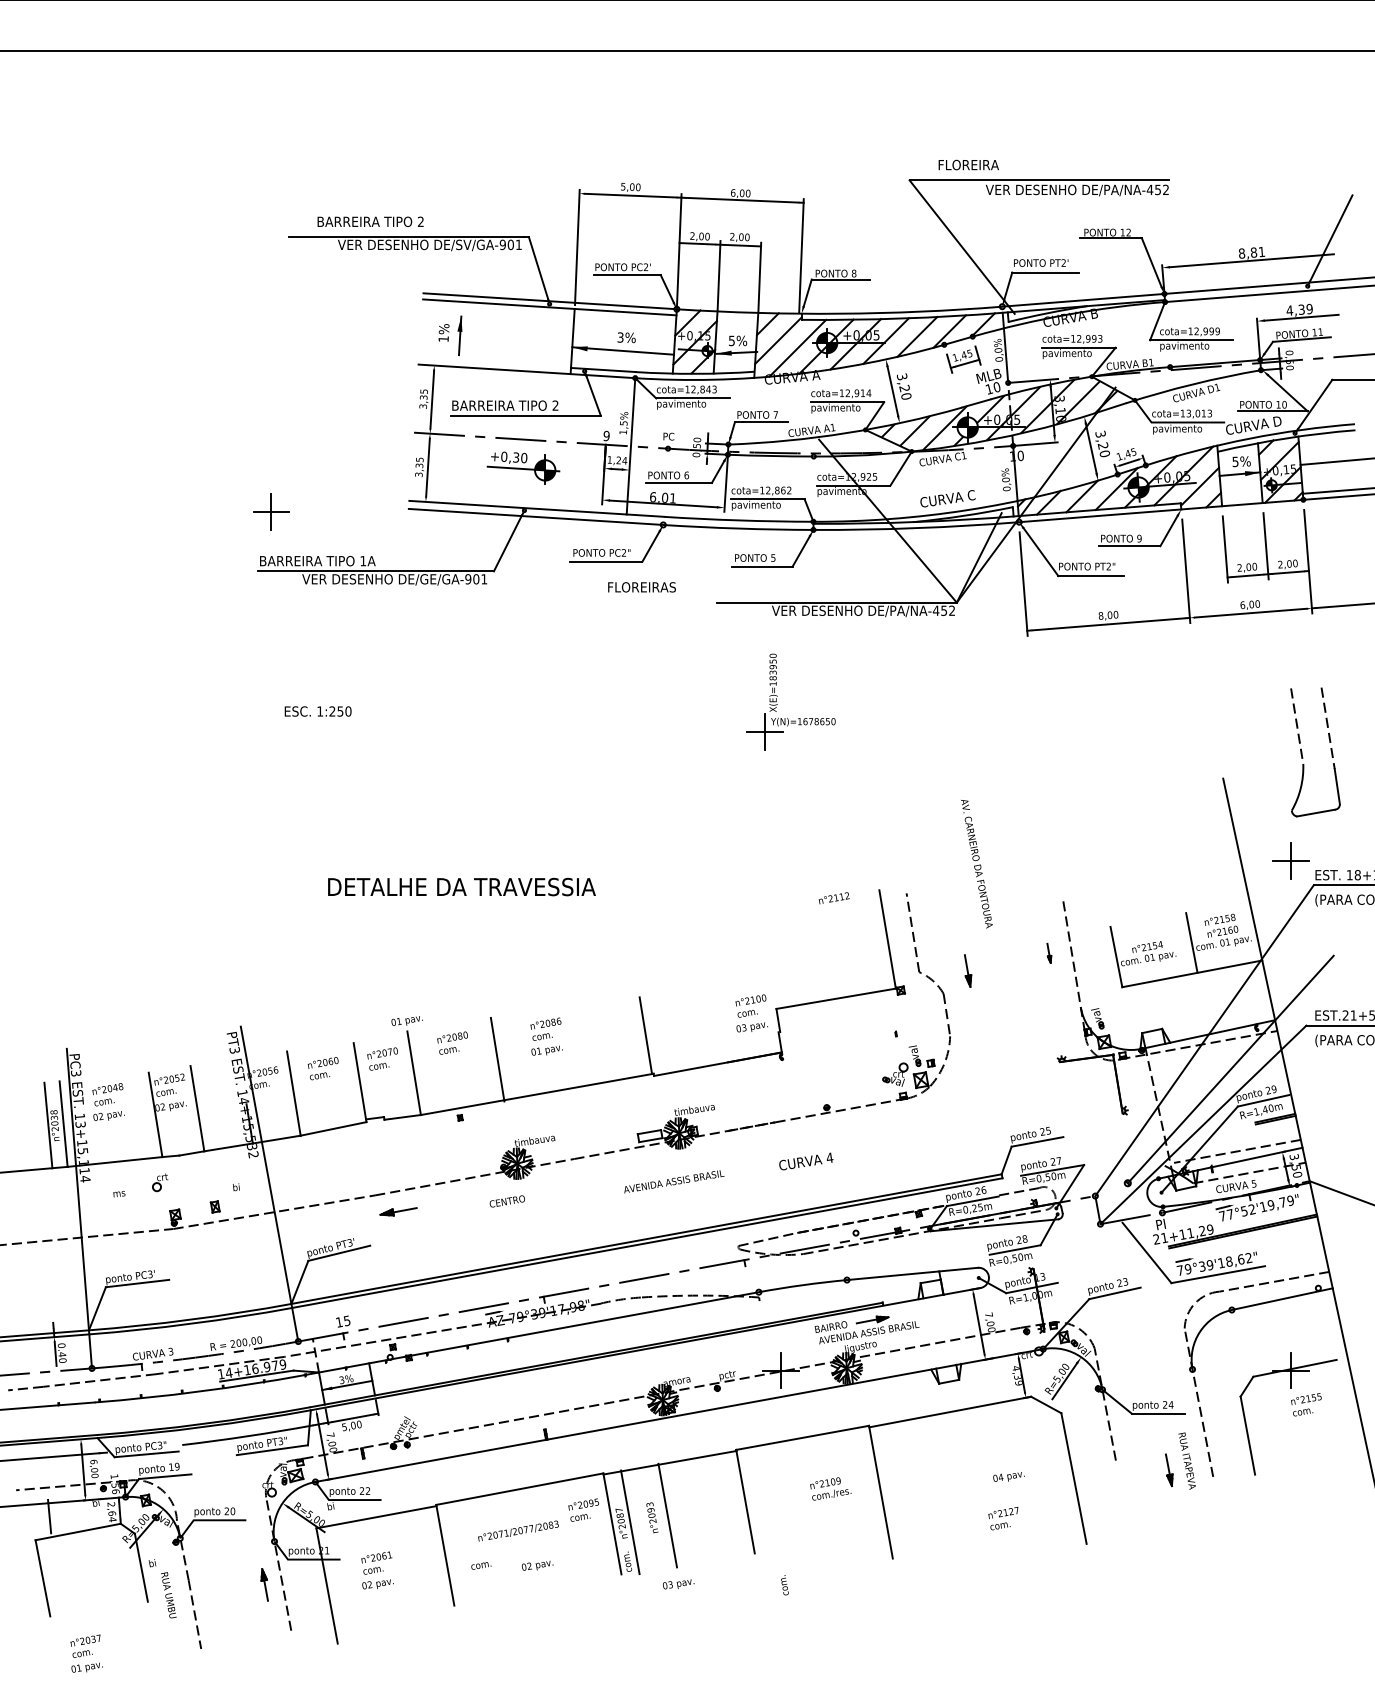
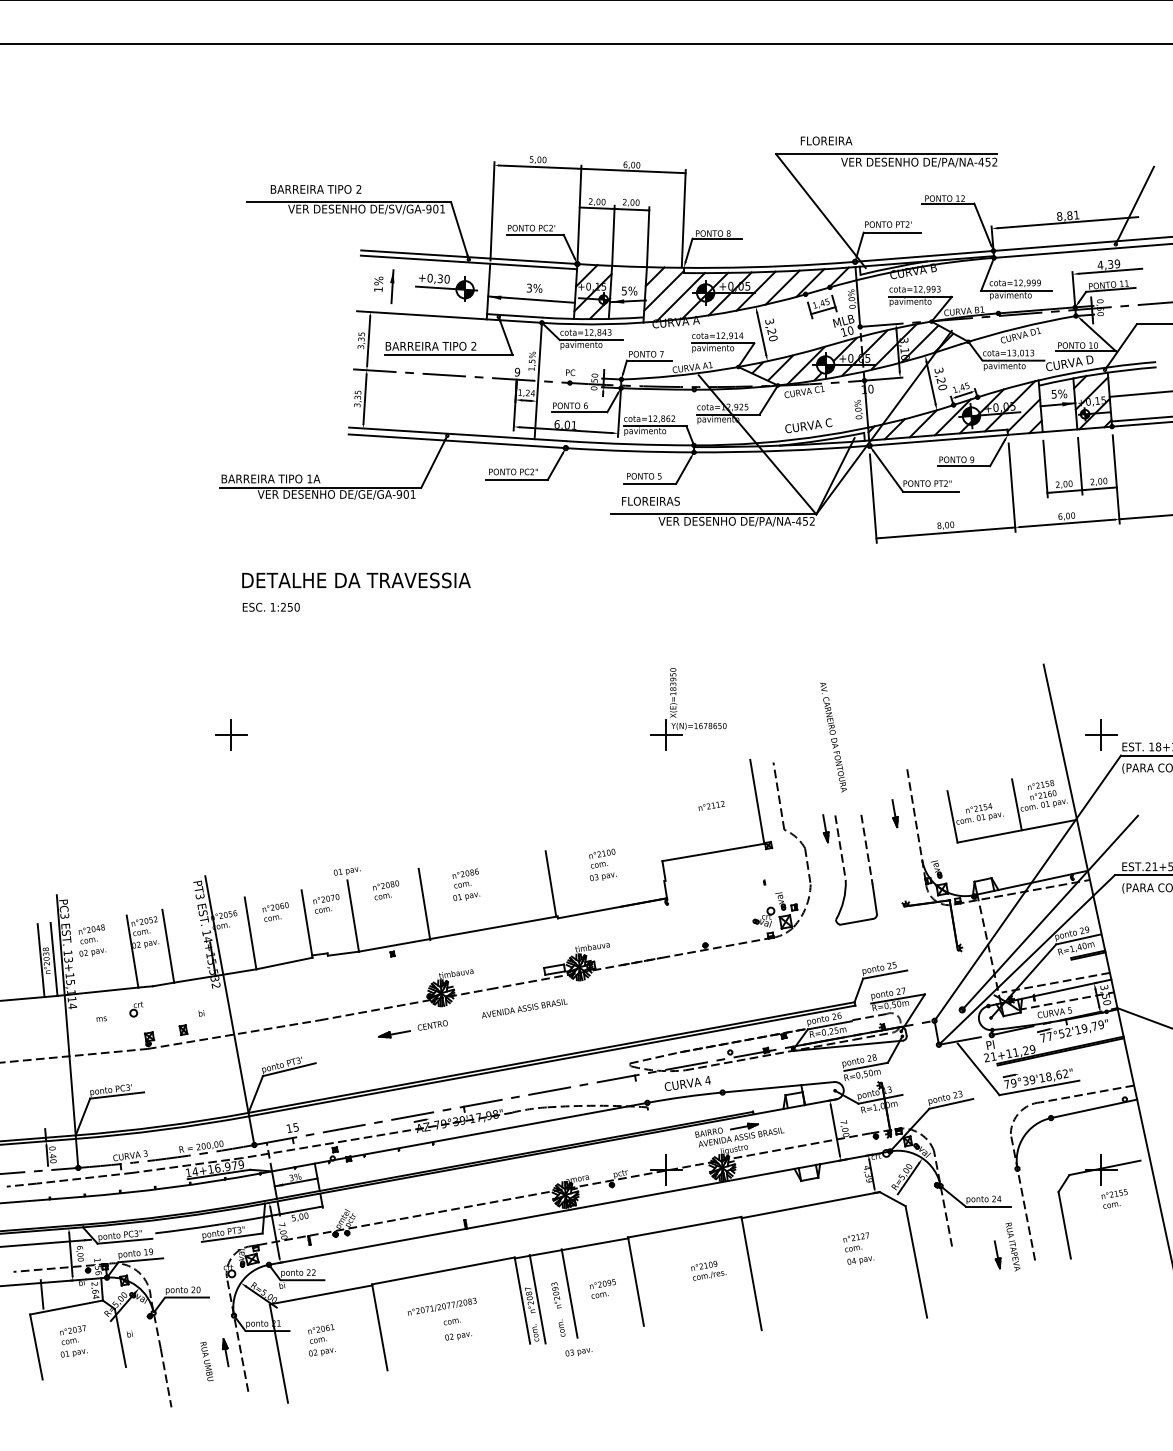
part: (523, 467) -> (446, 287), moved
part: (271, 511) -> (231, 734), moved
text: (641, 587) -> (650, 501), moved
part: (777, 704) -> (676, 711), moved
part: (1302, 752) -> (845, 870), moved
text: (461, 886) -> (356, 579), moved
text: (833, 898) -> (711, 806), moved
part: (1049, 953) -> (895, 813), size x1.67
text: (751, 1013) -> (602, 865), moved
text: (806, 1161) -> (688, 1083), moved
text: (674, 1181) -> (525, 1008), moved
part: (398, 1211) -> (394, 1034), moved
text: (583, 1509) -> (602, 1288), moved
text: (1003, 1518) -> (856, 1242), moved
text: (481, 1565) -> (452, 1321), moved
text: (784, 1585) -> (561, 1328), moved
text: (168, 1595) -> (206, 1361), moved
text: (86, 1653) -> (73, 1341), moved

